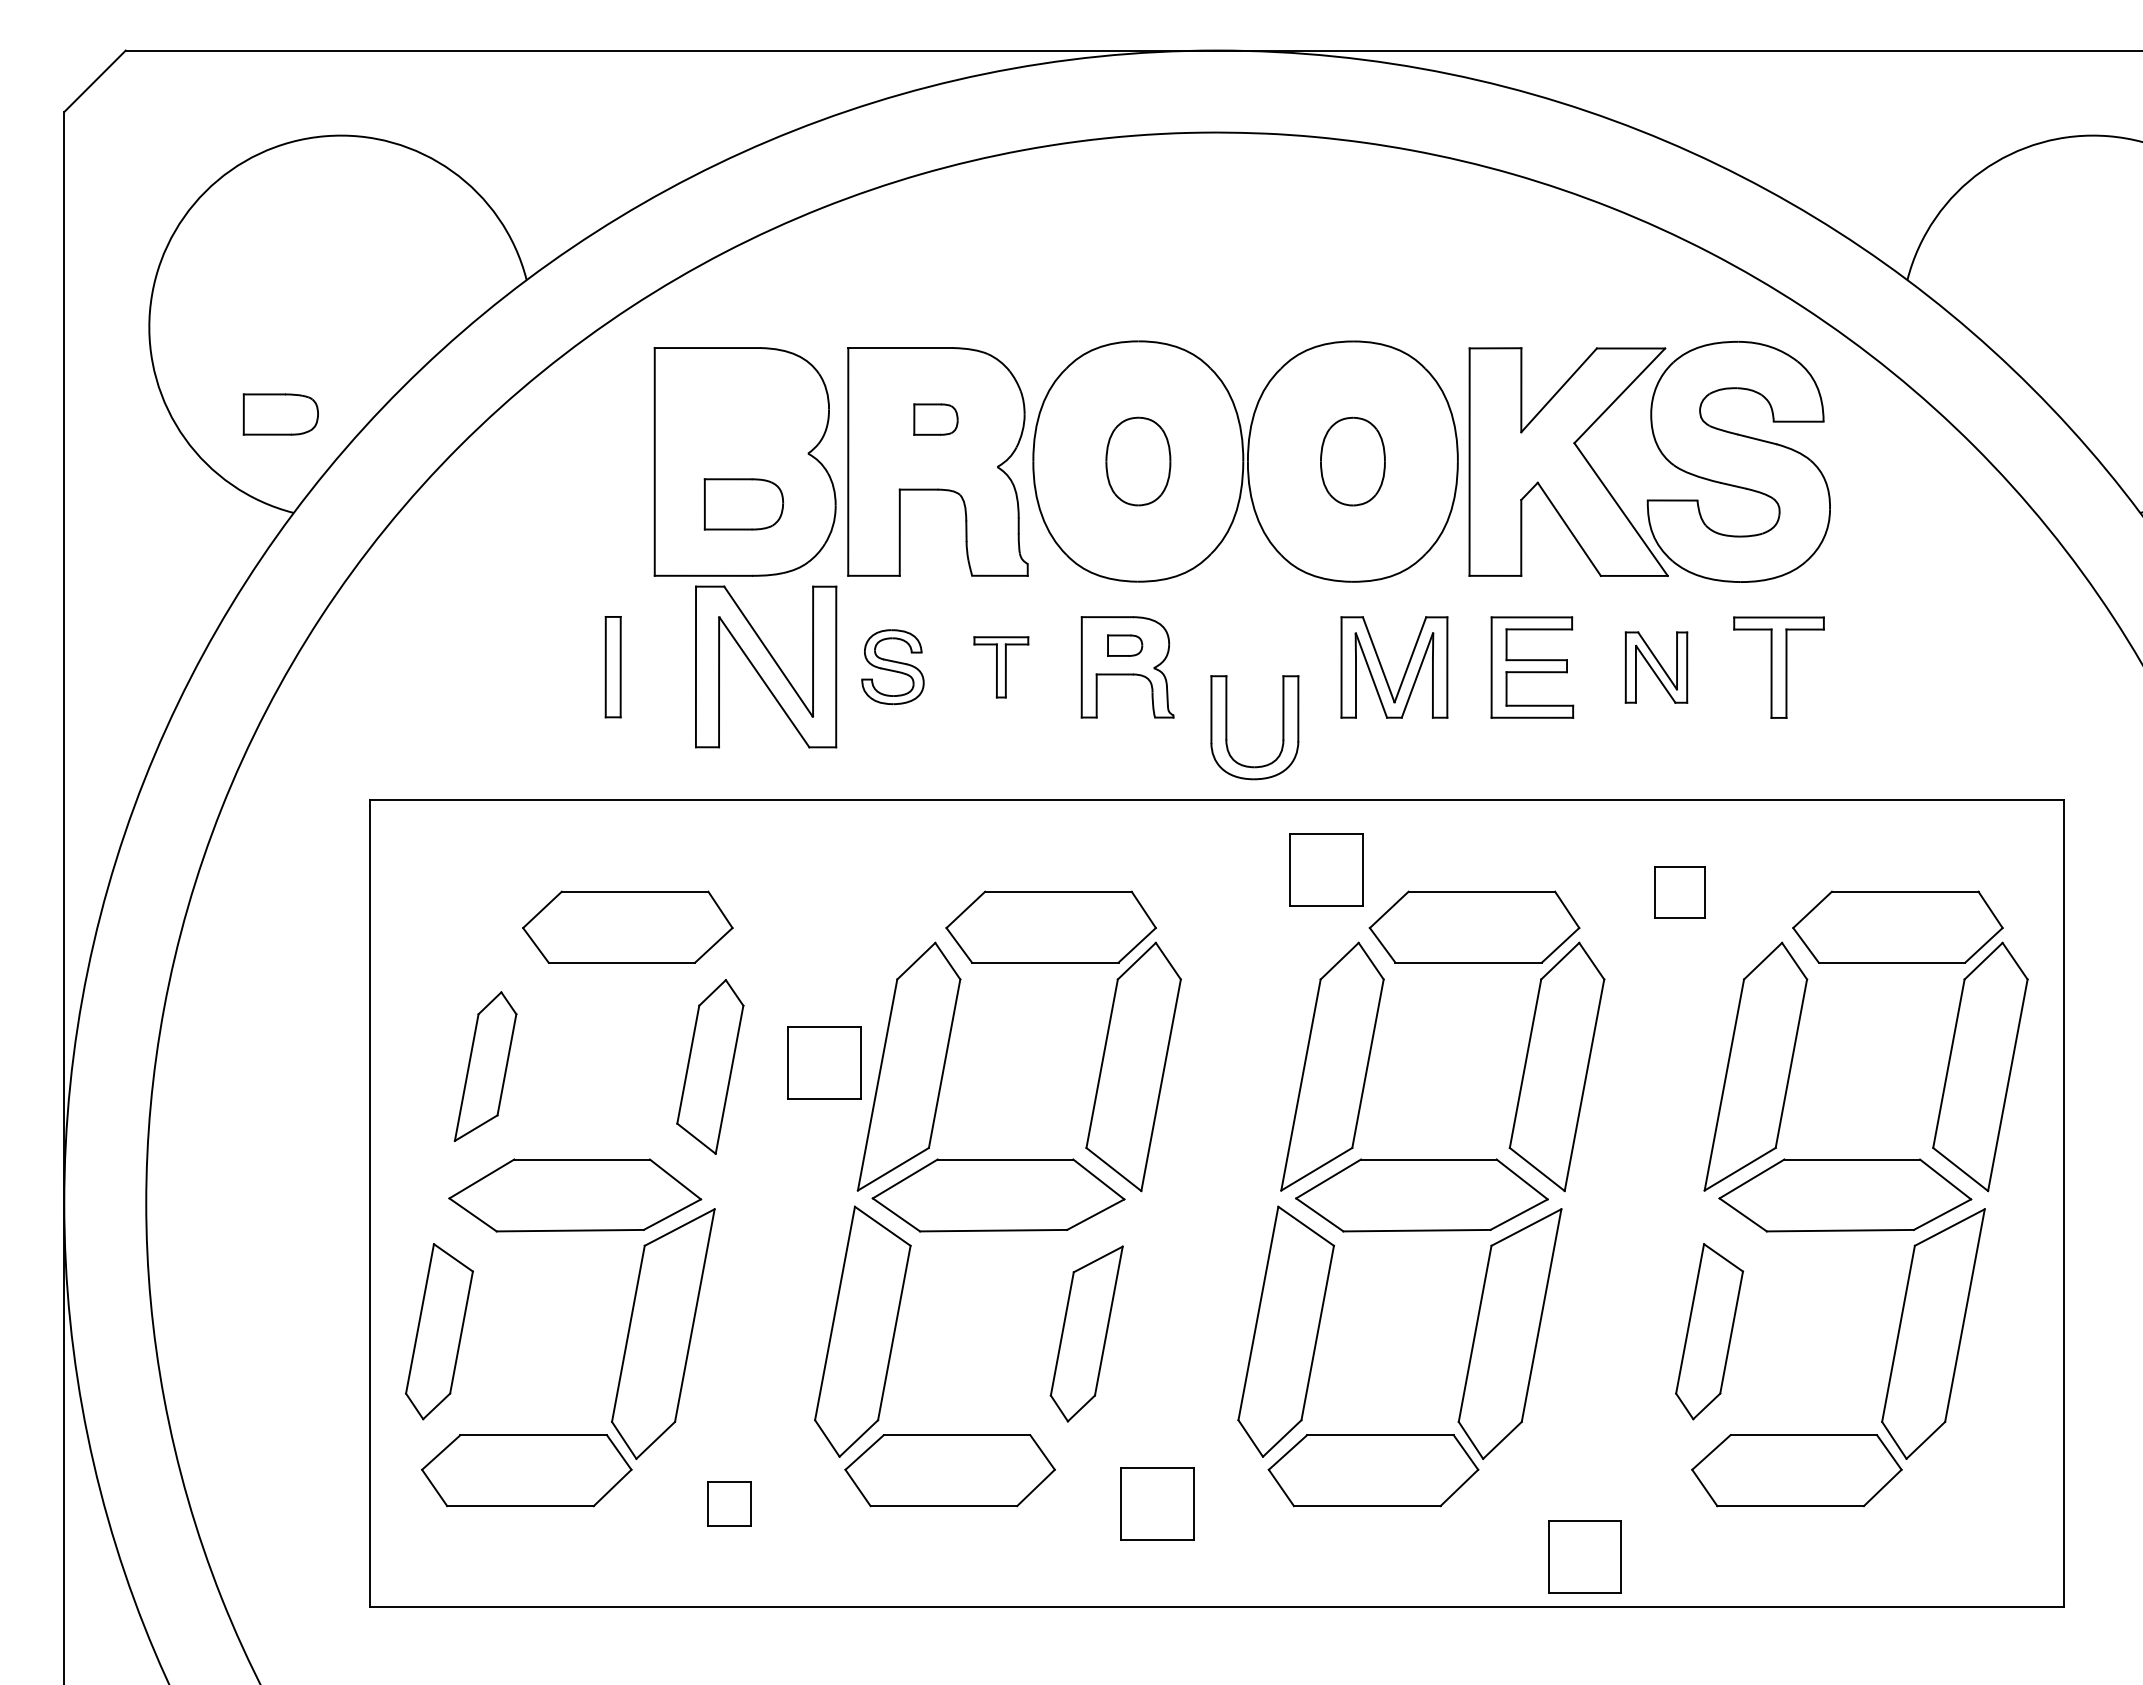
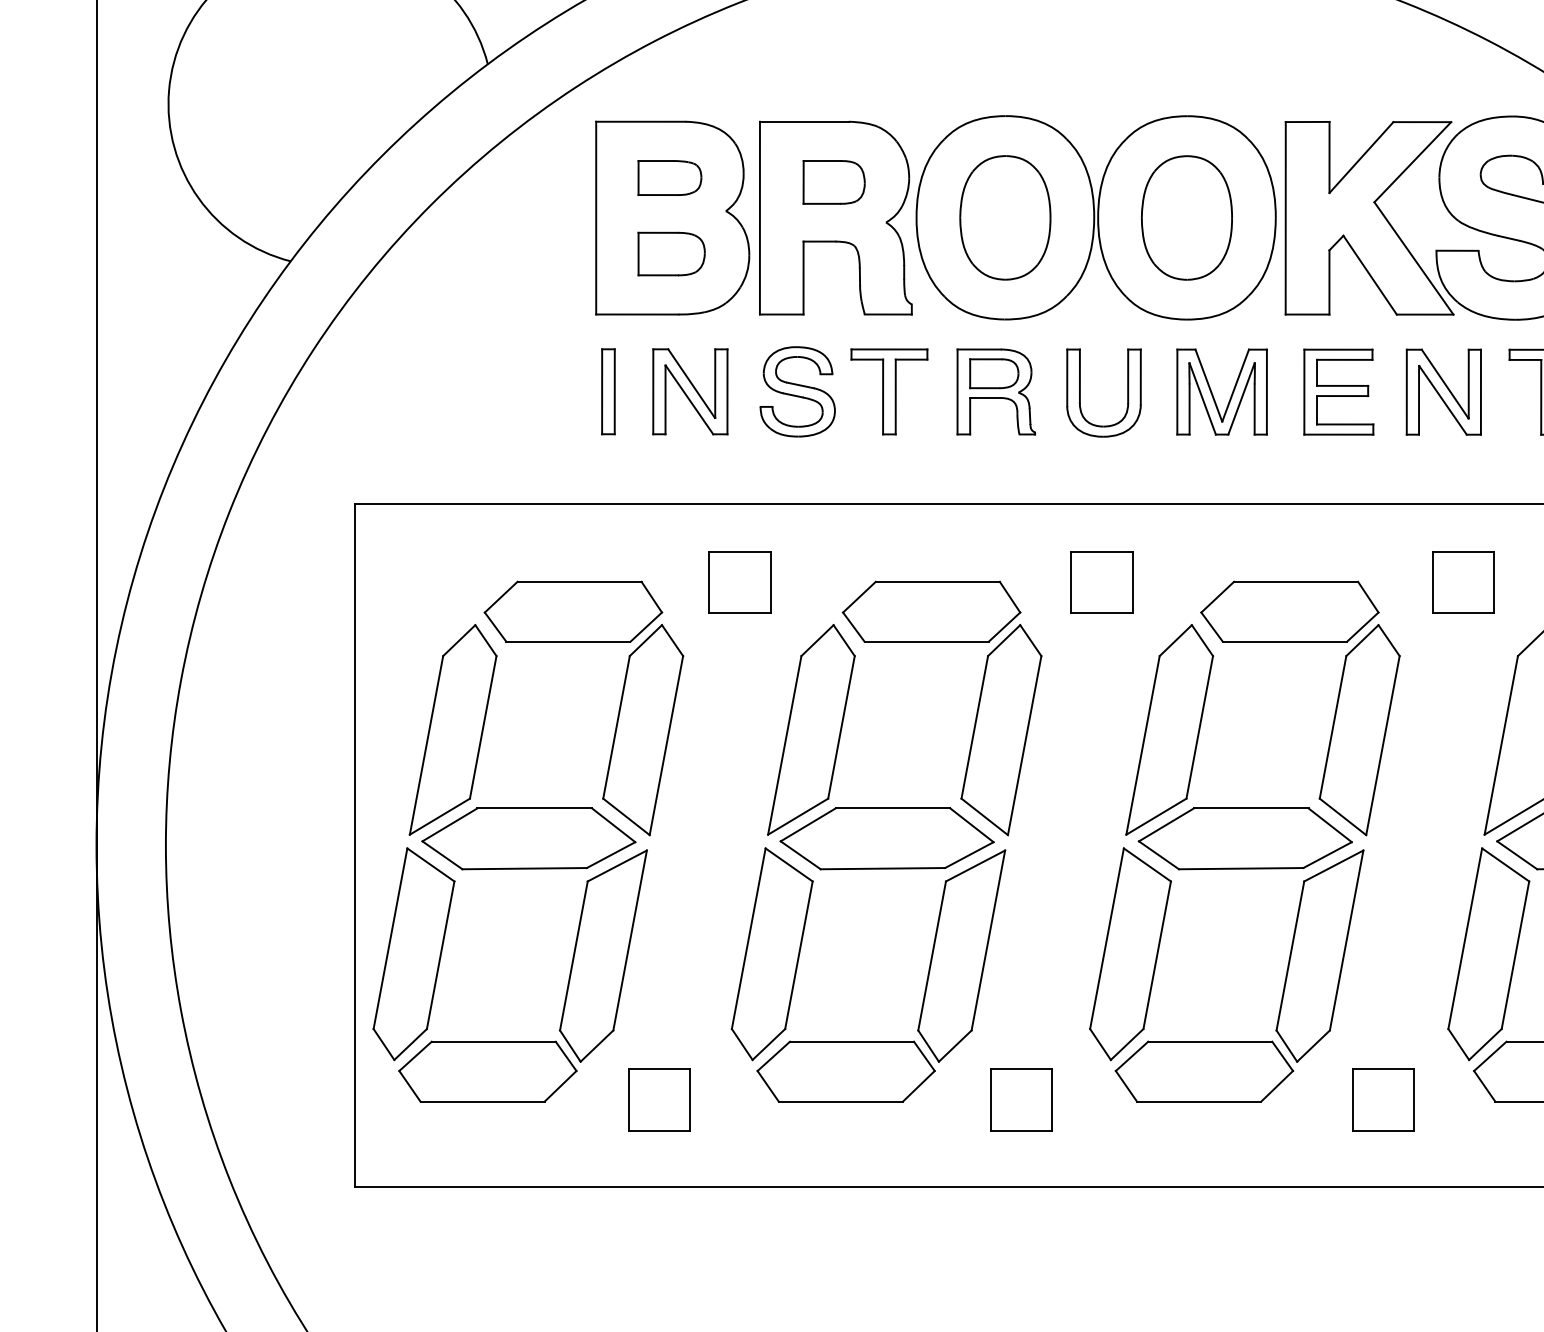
part: (280, 414) -> (669, 178), moved
part: (935, 419) -> (833, 182), size x1.67
part: (1138, 461) -> (1005, 217), size x1.67
part: (1352, 461) -> (1186, 217), size x1.67
part: (1124, 645) -> (993, 373), size x1.67
part: (892, 666) -> (797, 391), size x1.43
part: (612, 667) -> (607, 392), moved
part: (765, 667) -> (689, 392), size x0.62
part: (1001, 667) -> (889, 392), size x1.67
part: (1656, 667) -> (1443, 392), size x1.43
part: (1227, 727) -> (1080, 392), moved
part: (1326, 869) -> (1102, 582), moved
part: (1679, 892) -> (1463, 582), size x1.43
part: (824, 1062) -> (739, 582), moved
part: (485, 1066) -> (452, 729), size x1.67
part: (710, 1066) -> (643, 729), size x1.43
part: (439, 1331) -> (414, 953), size x1.43
part: (1709, 1331) -> (1488, 953), size x1.43
part: (1086, 1333) -> (961, 955), size x1.43
part: (729, 1503) -> (659, 1099), size x1.67
part: (1584, 1556) -> (1382, 1099), moved

